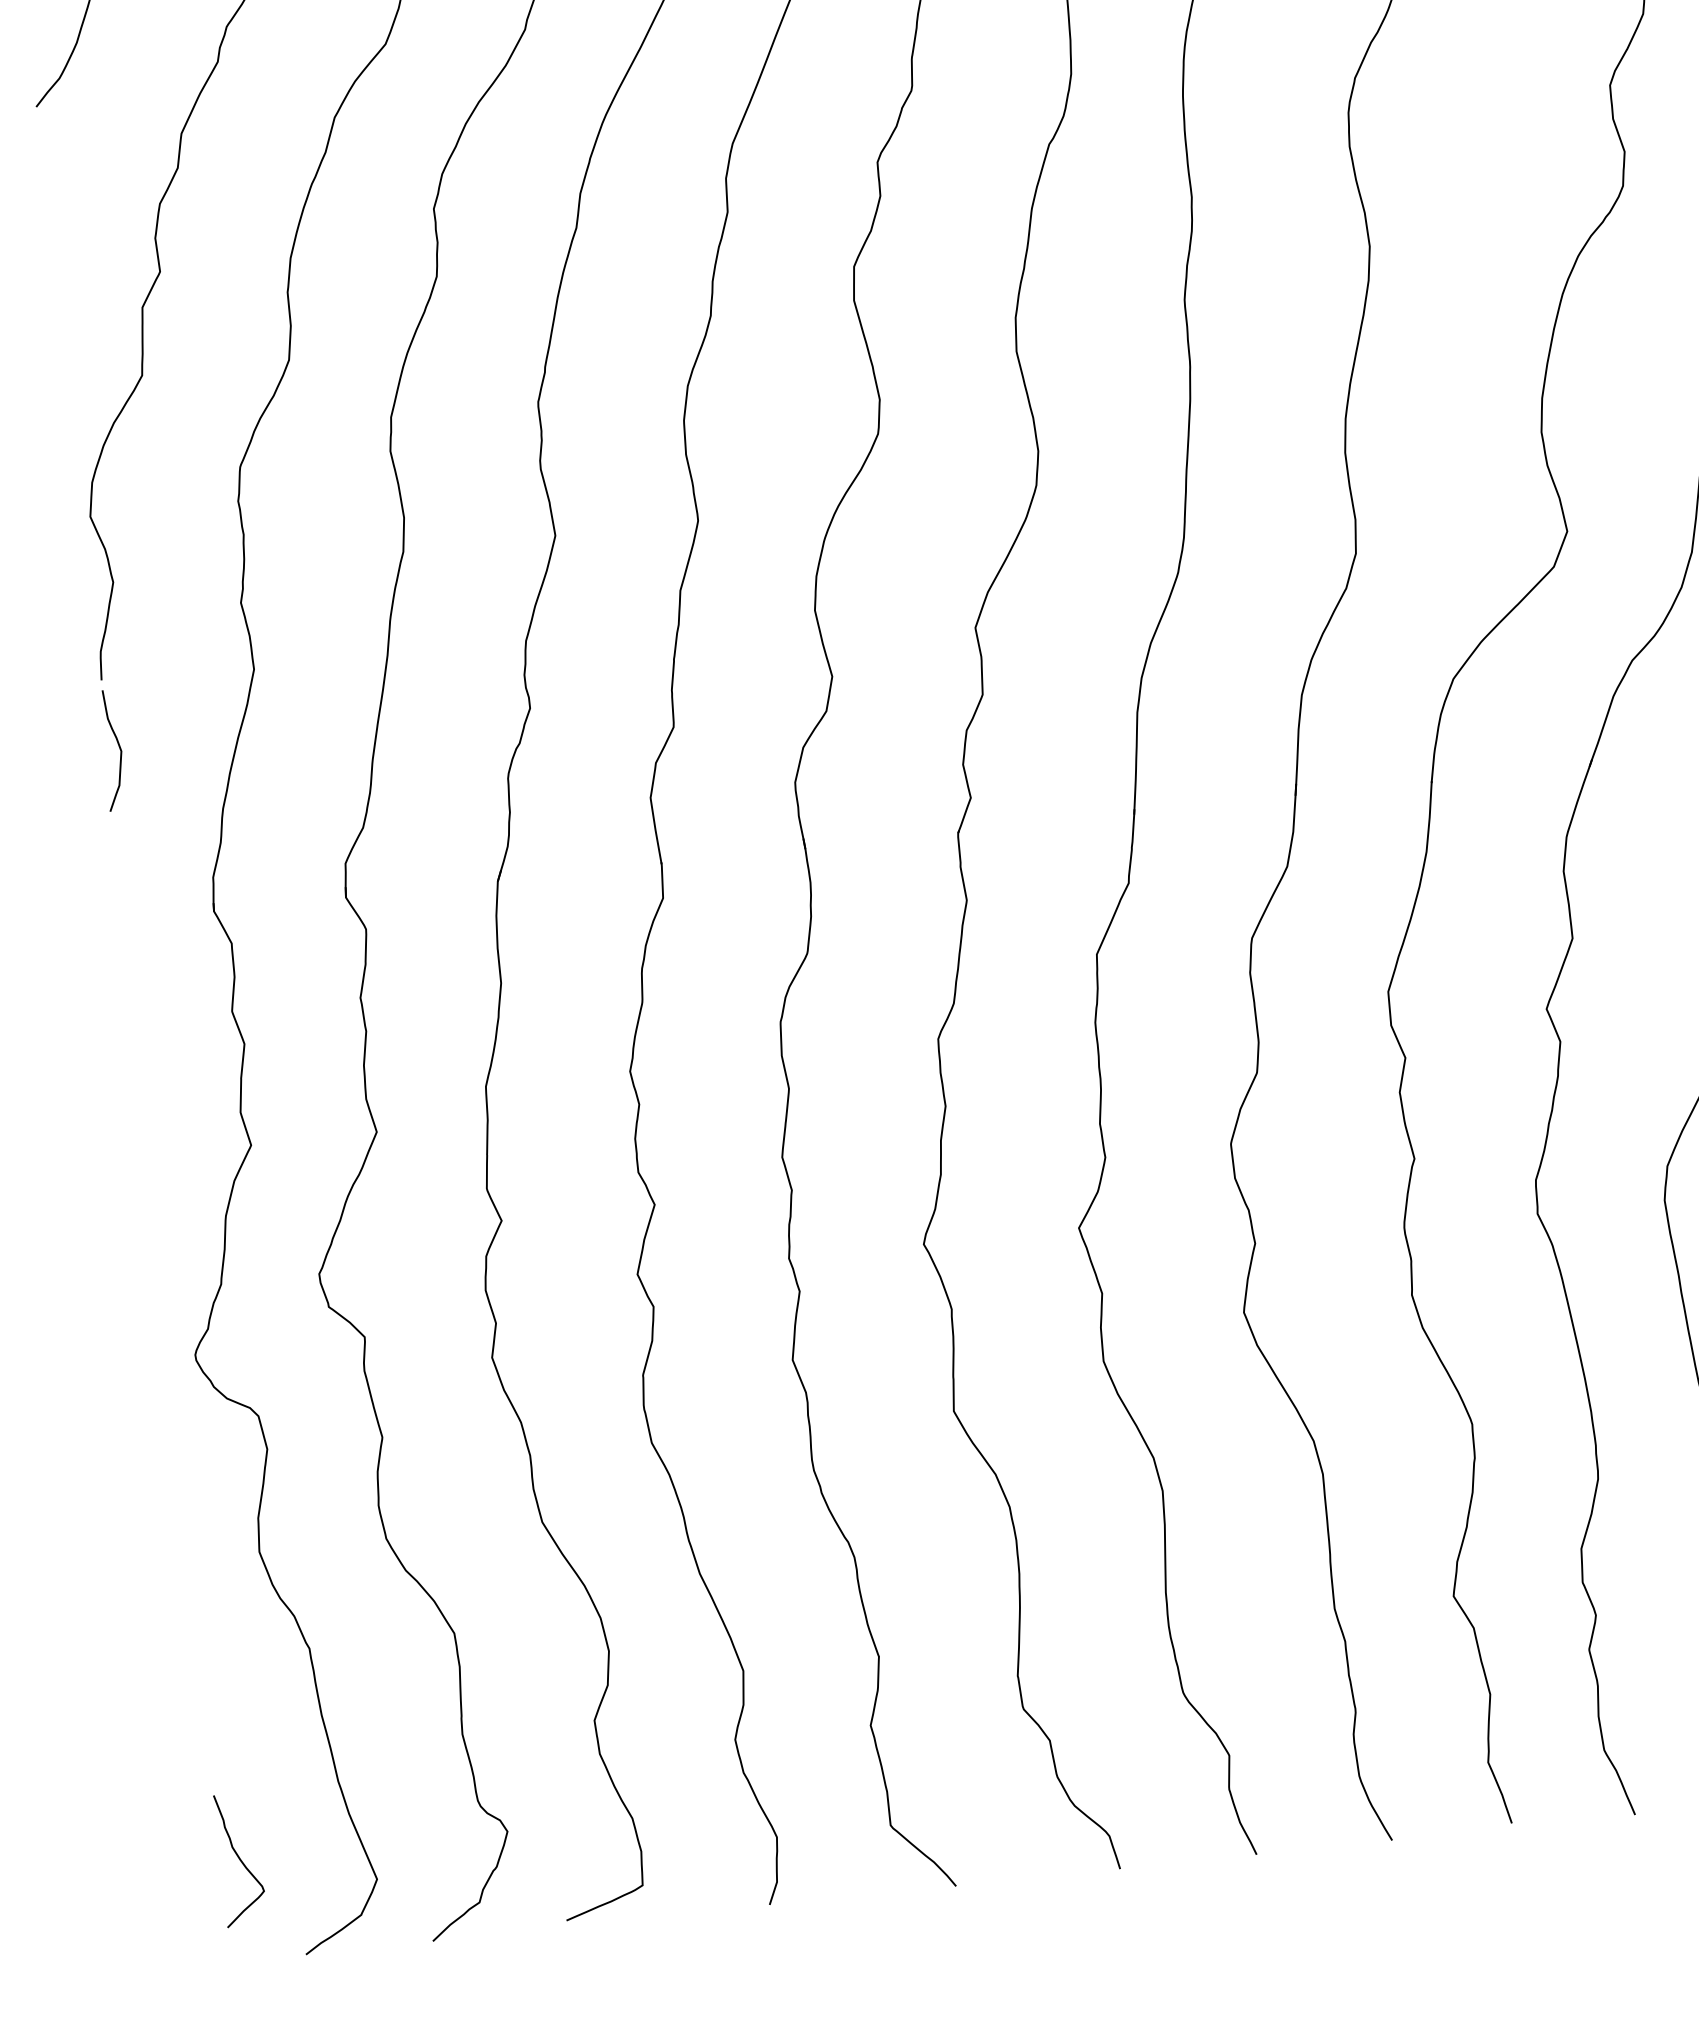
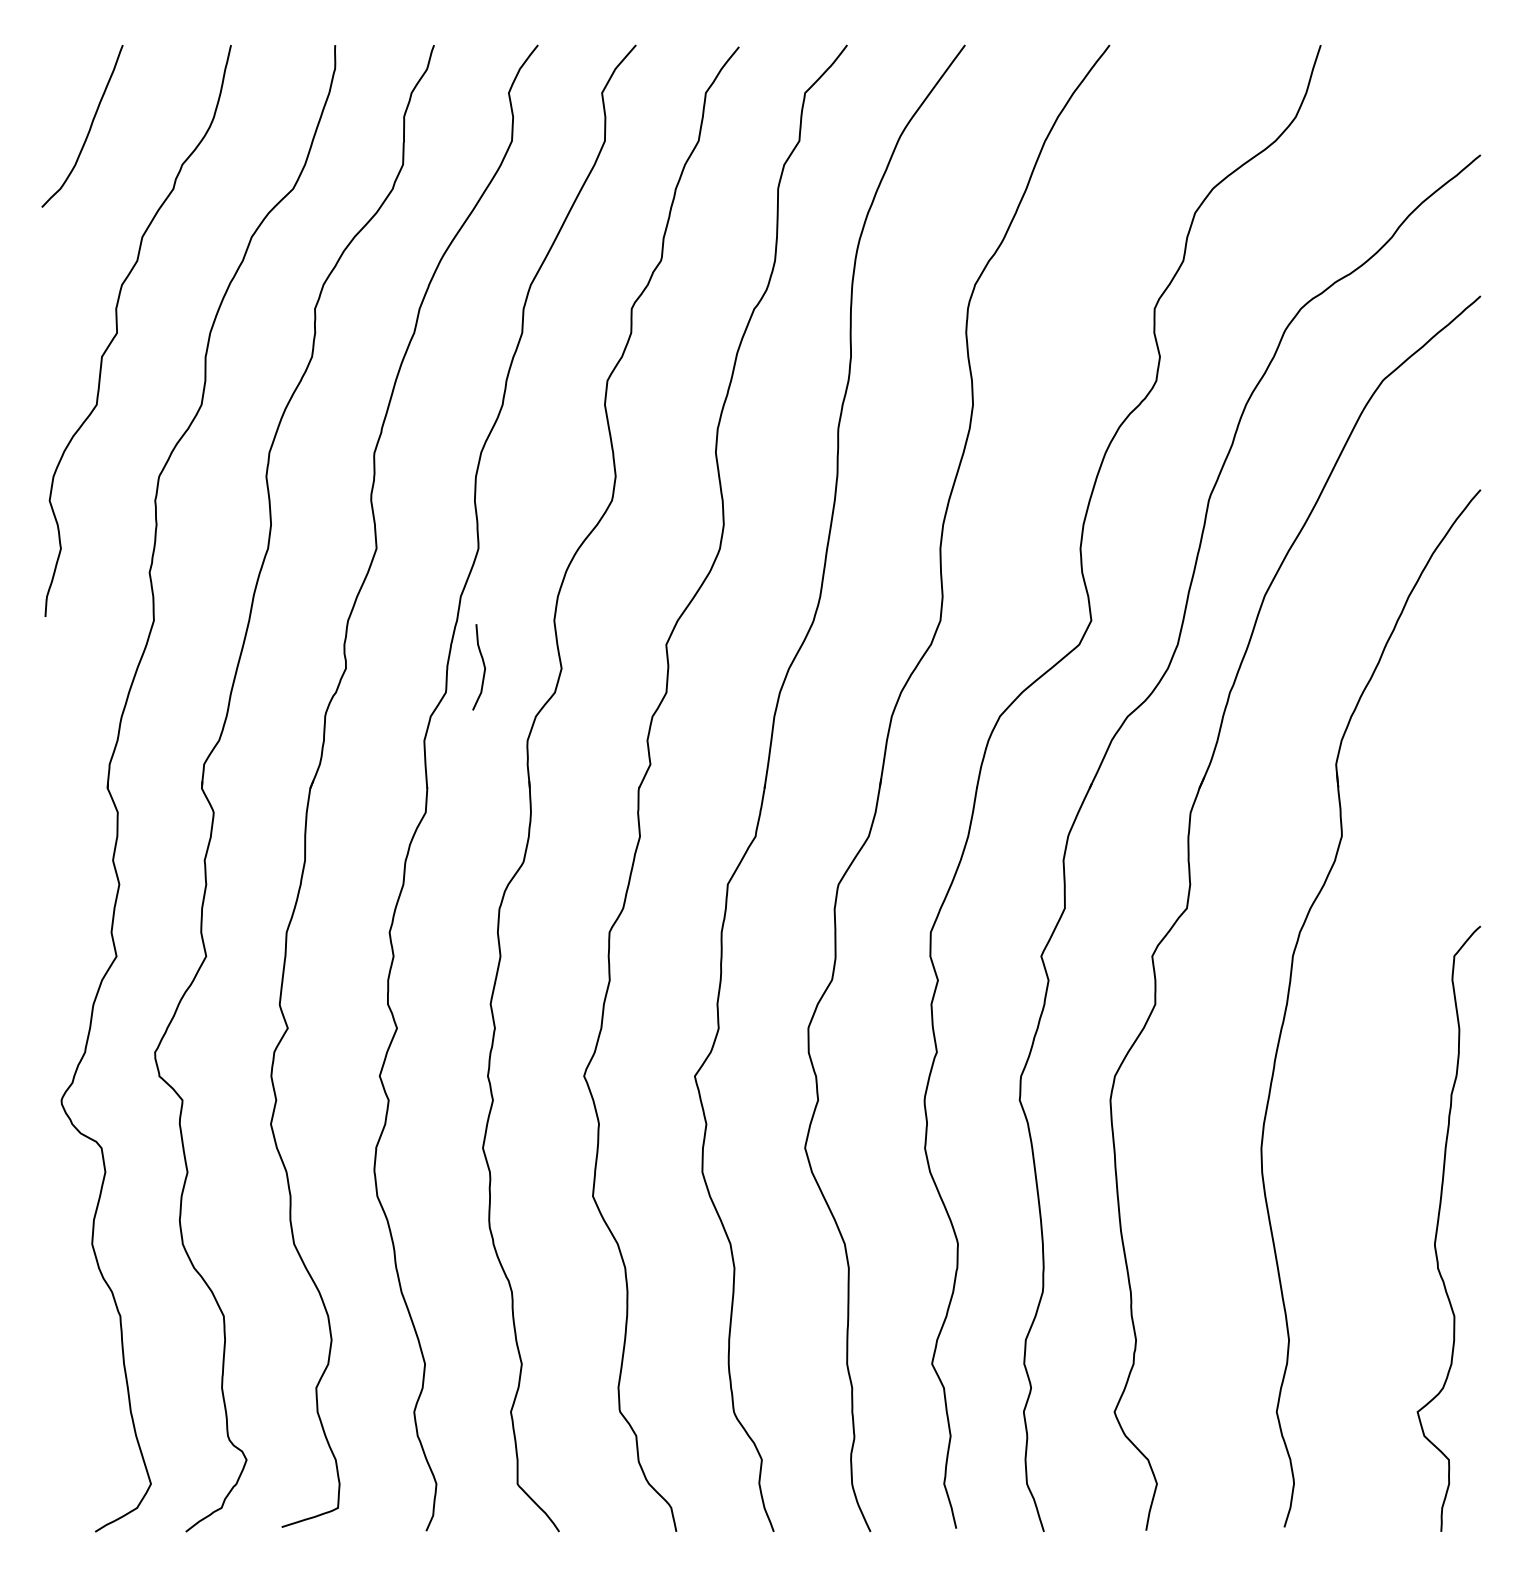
curve: (118, 748) -> (483, 666), moved
curve: (241, 1858) -> (56, 1459), removed

